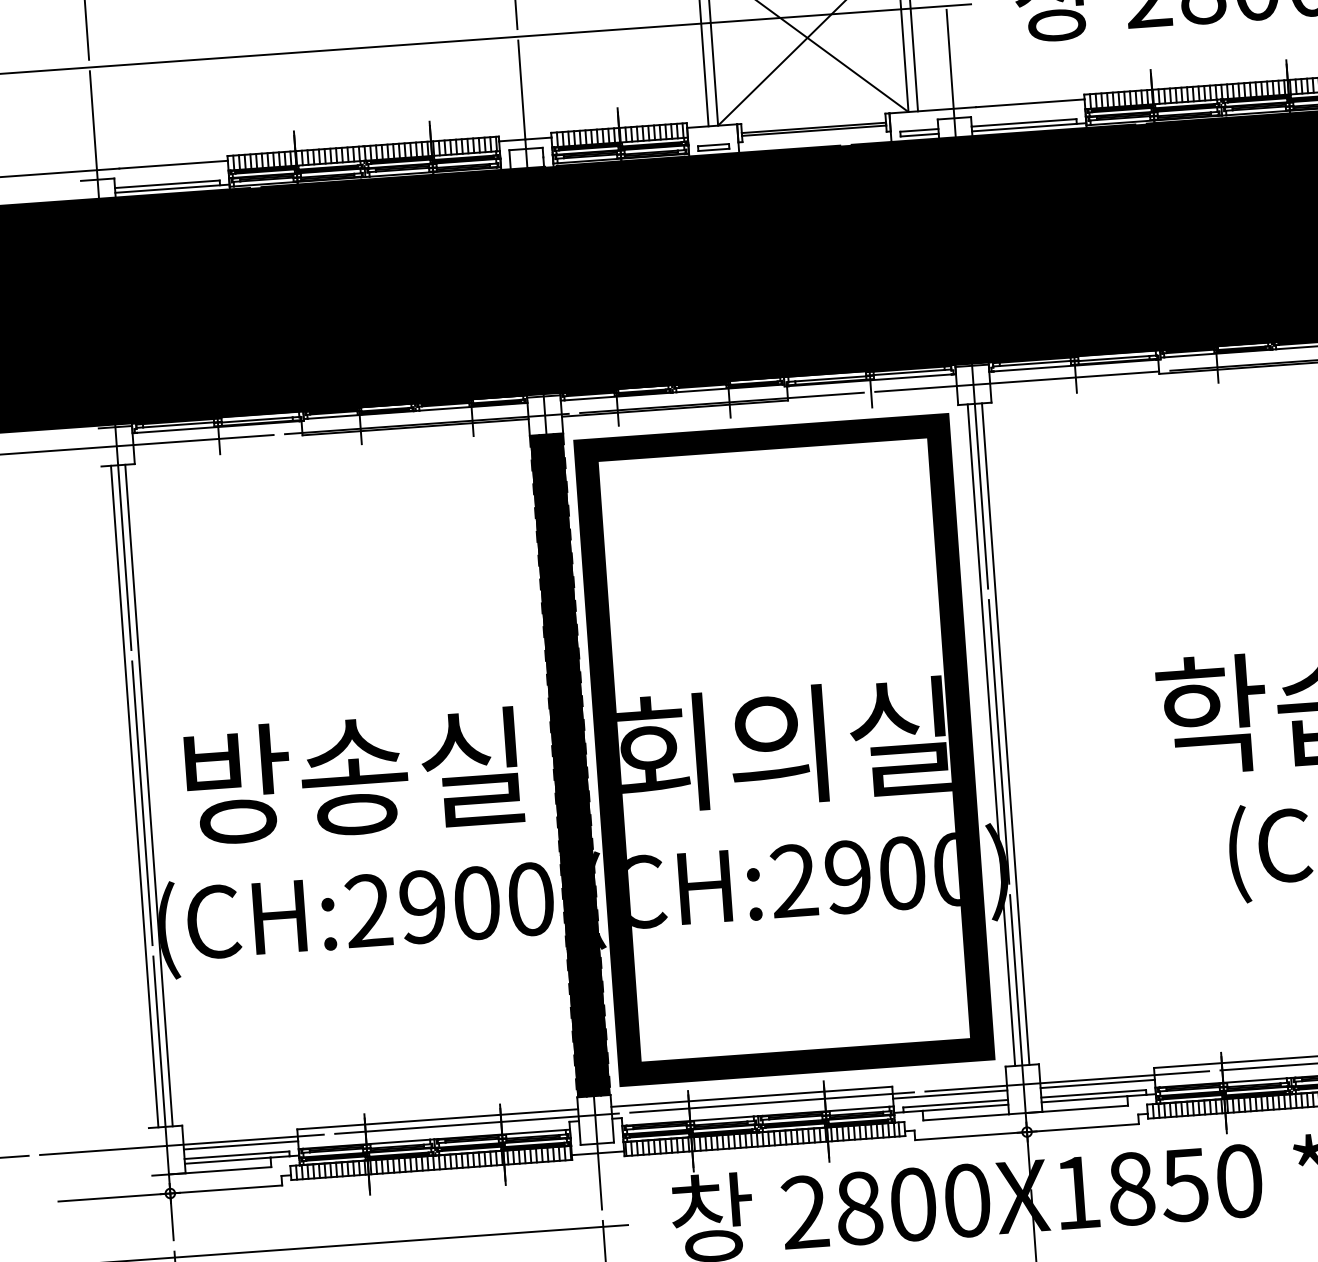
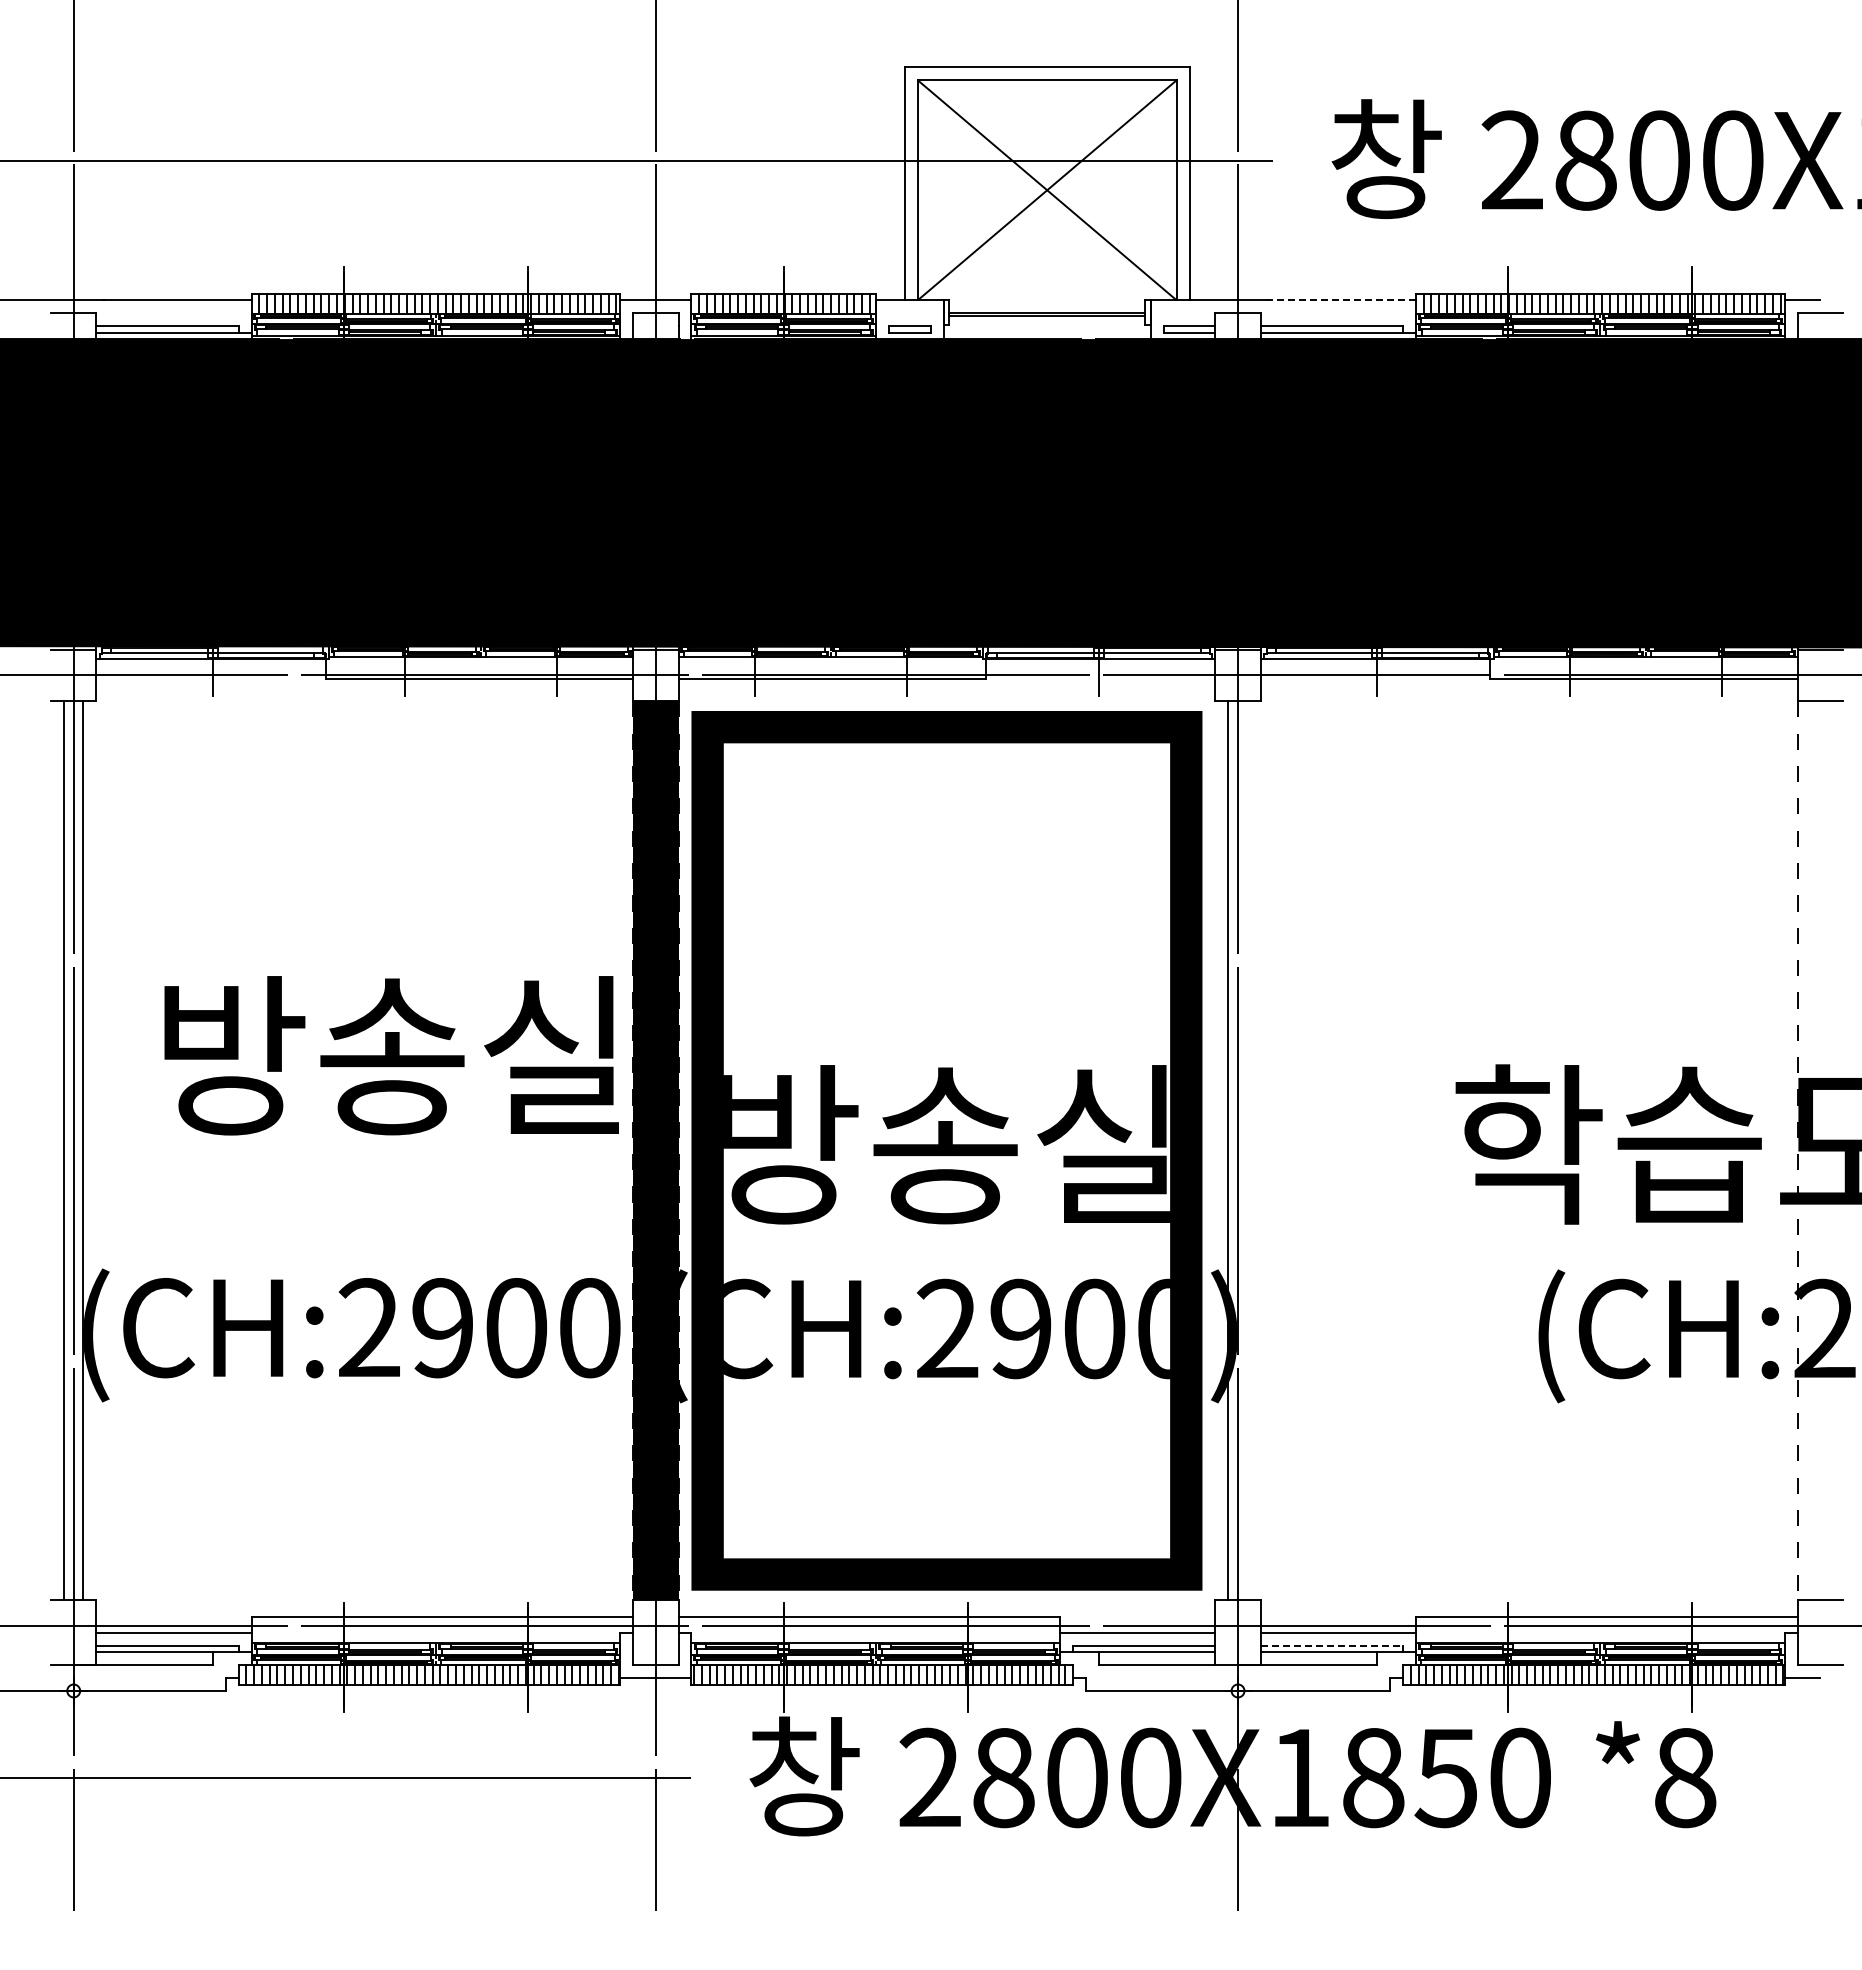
line: (1030, 103) -> (1342, 300), solid -> dashed
line: (1005, 733) -> (1247, 1150), removed
text: (727, 749) -> (870, 1144), 회의실 -> 방송실
text: (354, 776) -> (391, 1055), moved
line: (1094, 1093) -> (1332, 1645), solid -> dashed

